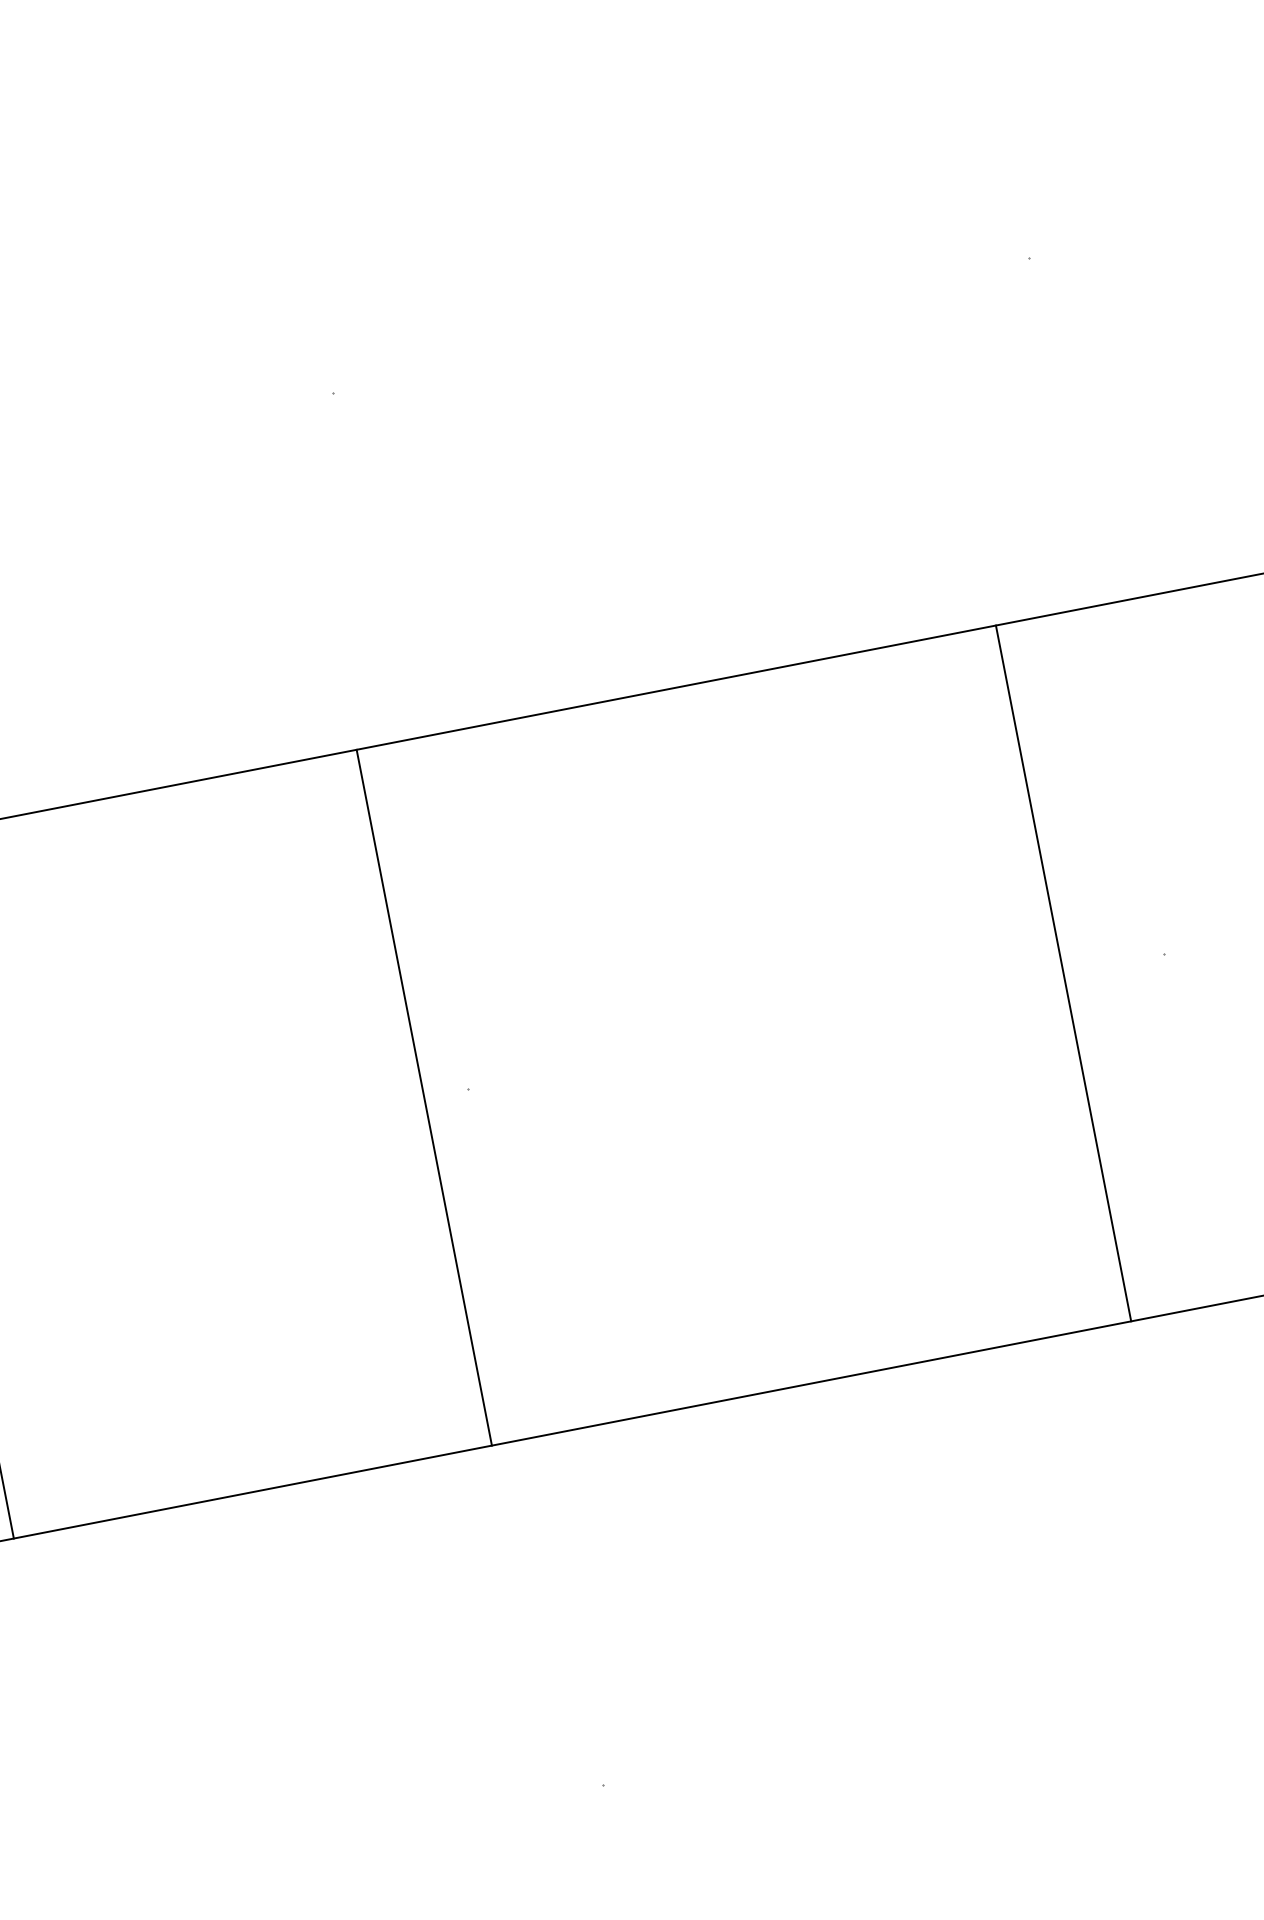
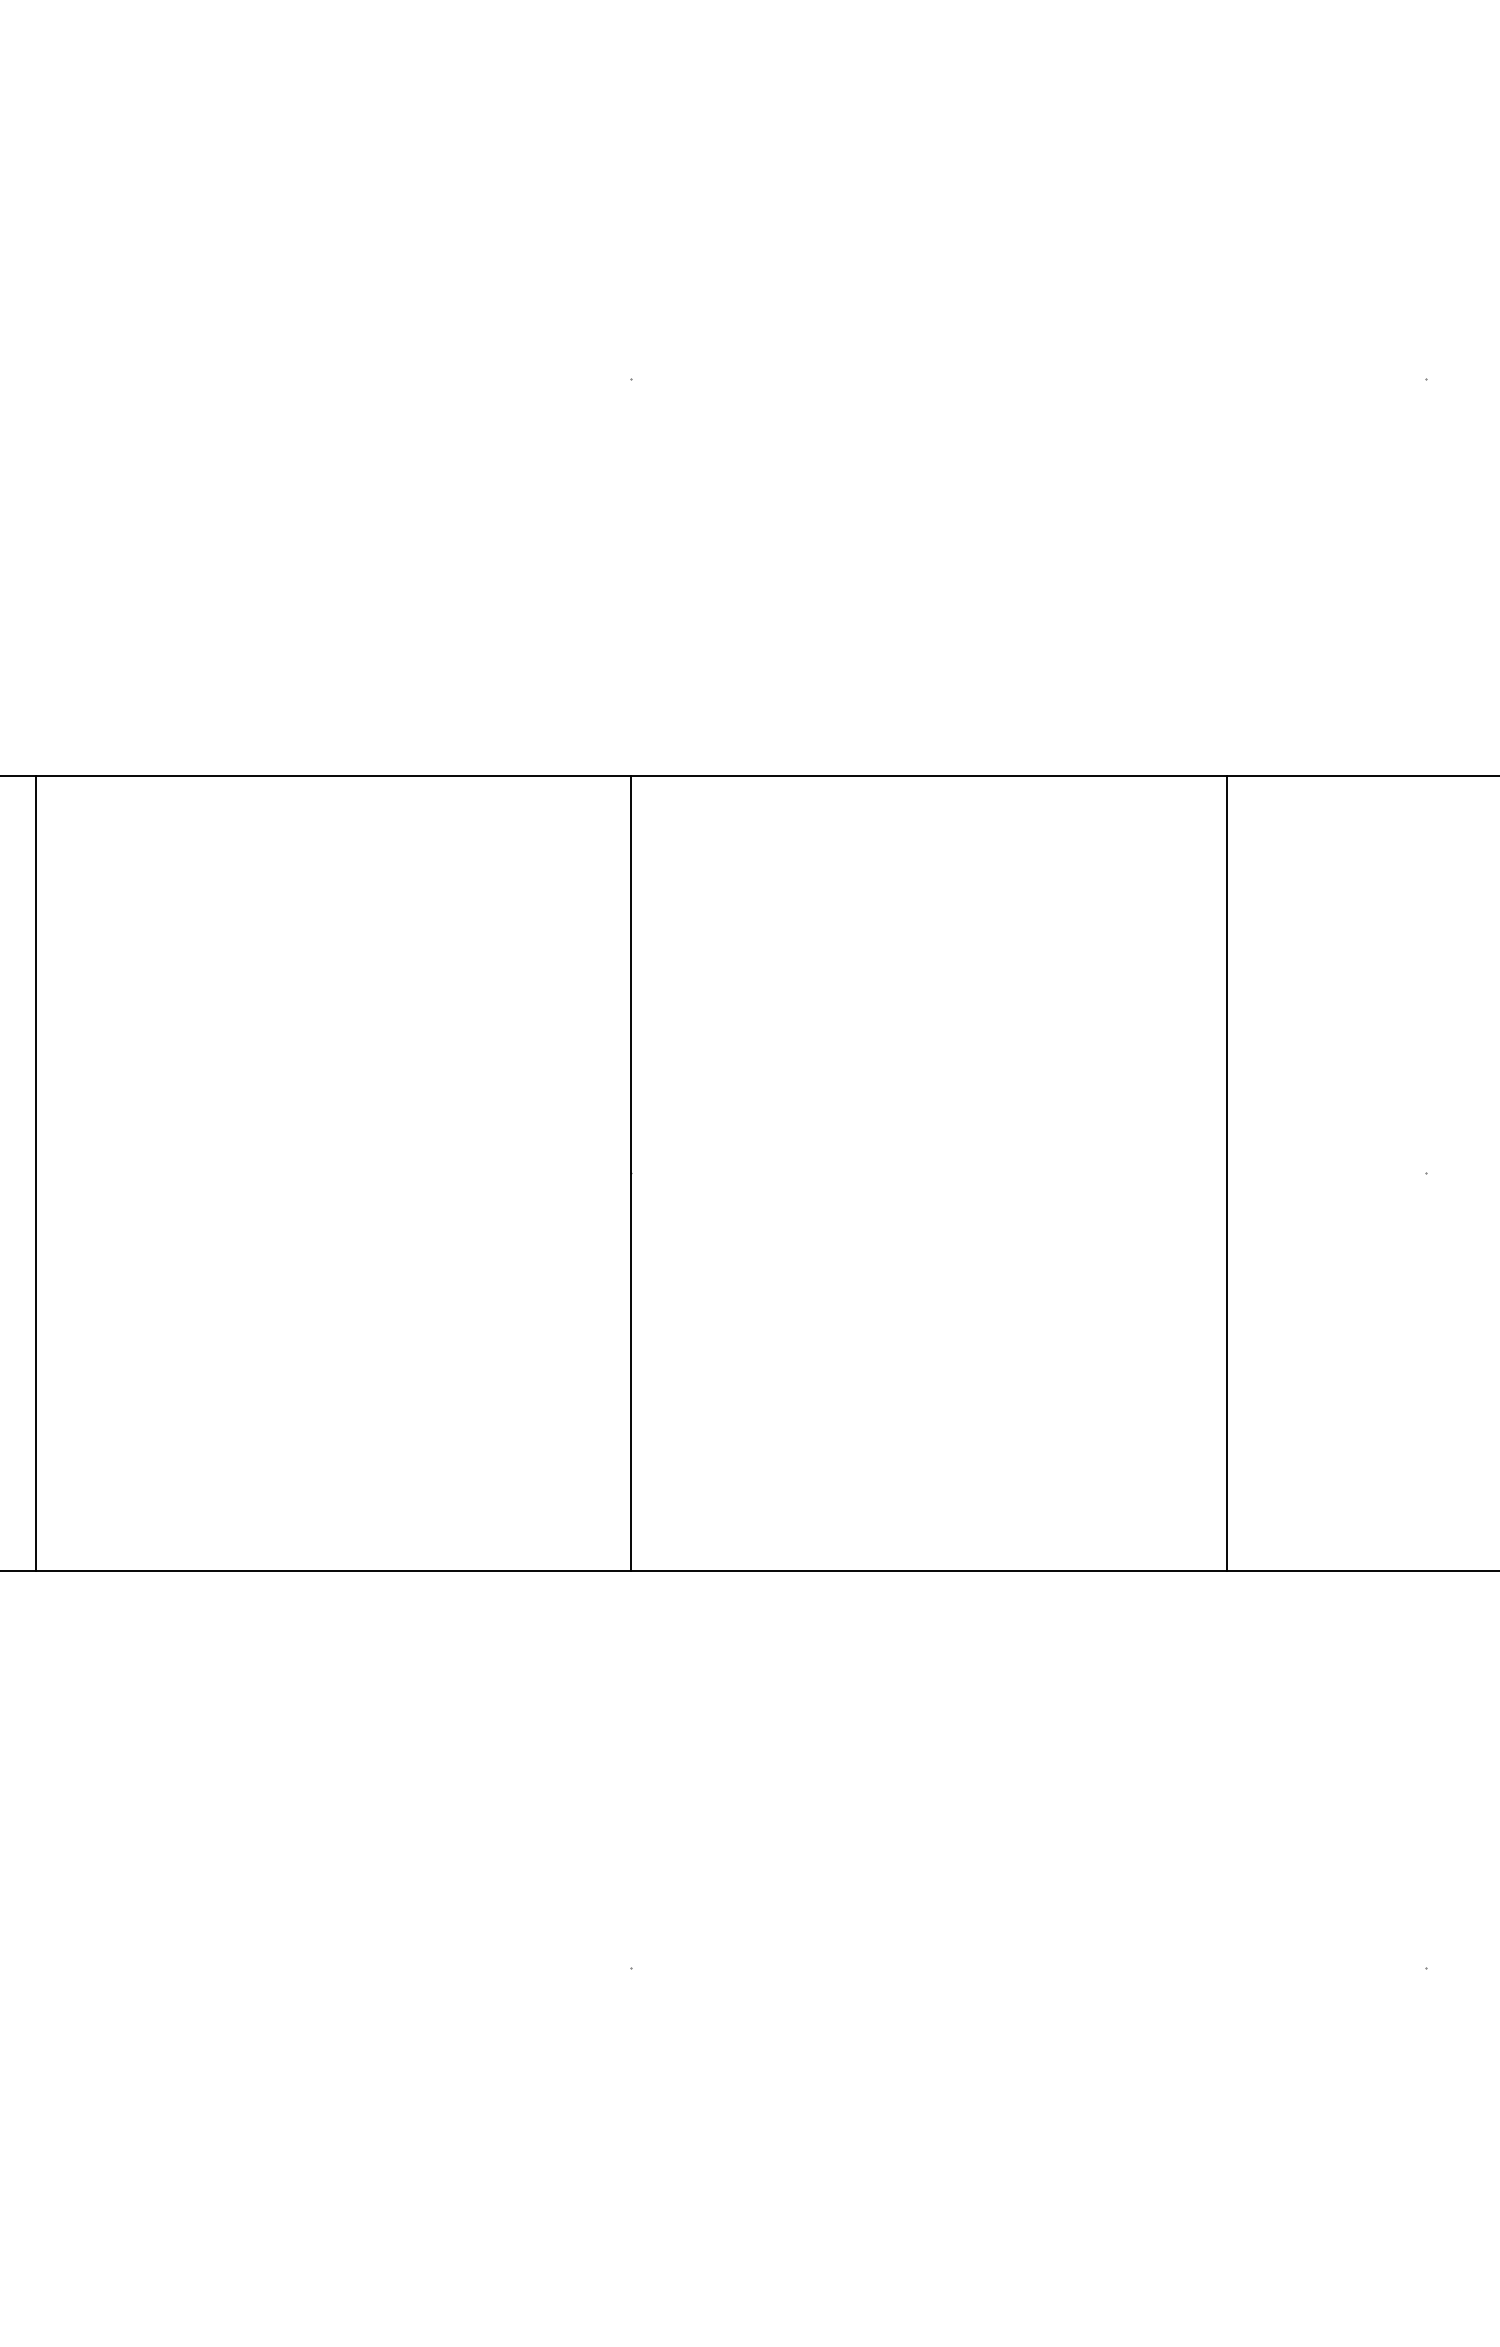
line: (1063, 973) -> (1227, 1173), moved
line: (424, 1097) -> (631, 1173), moved

